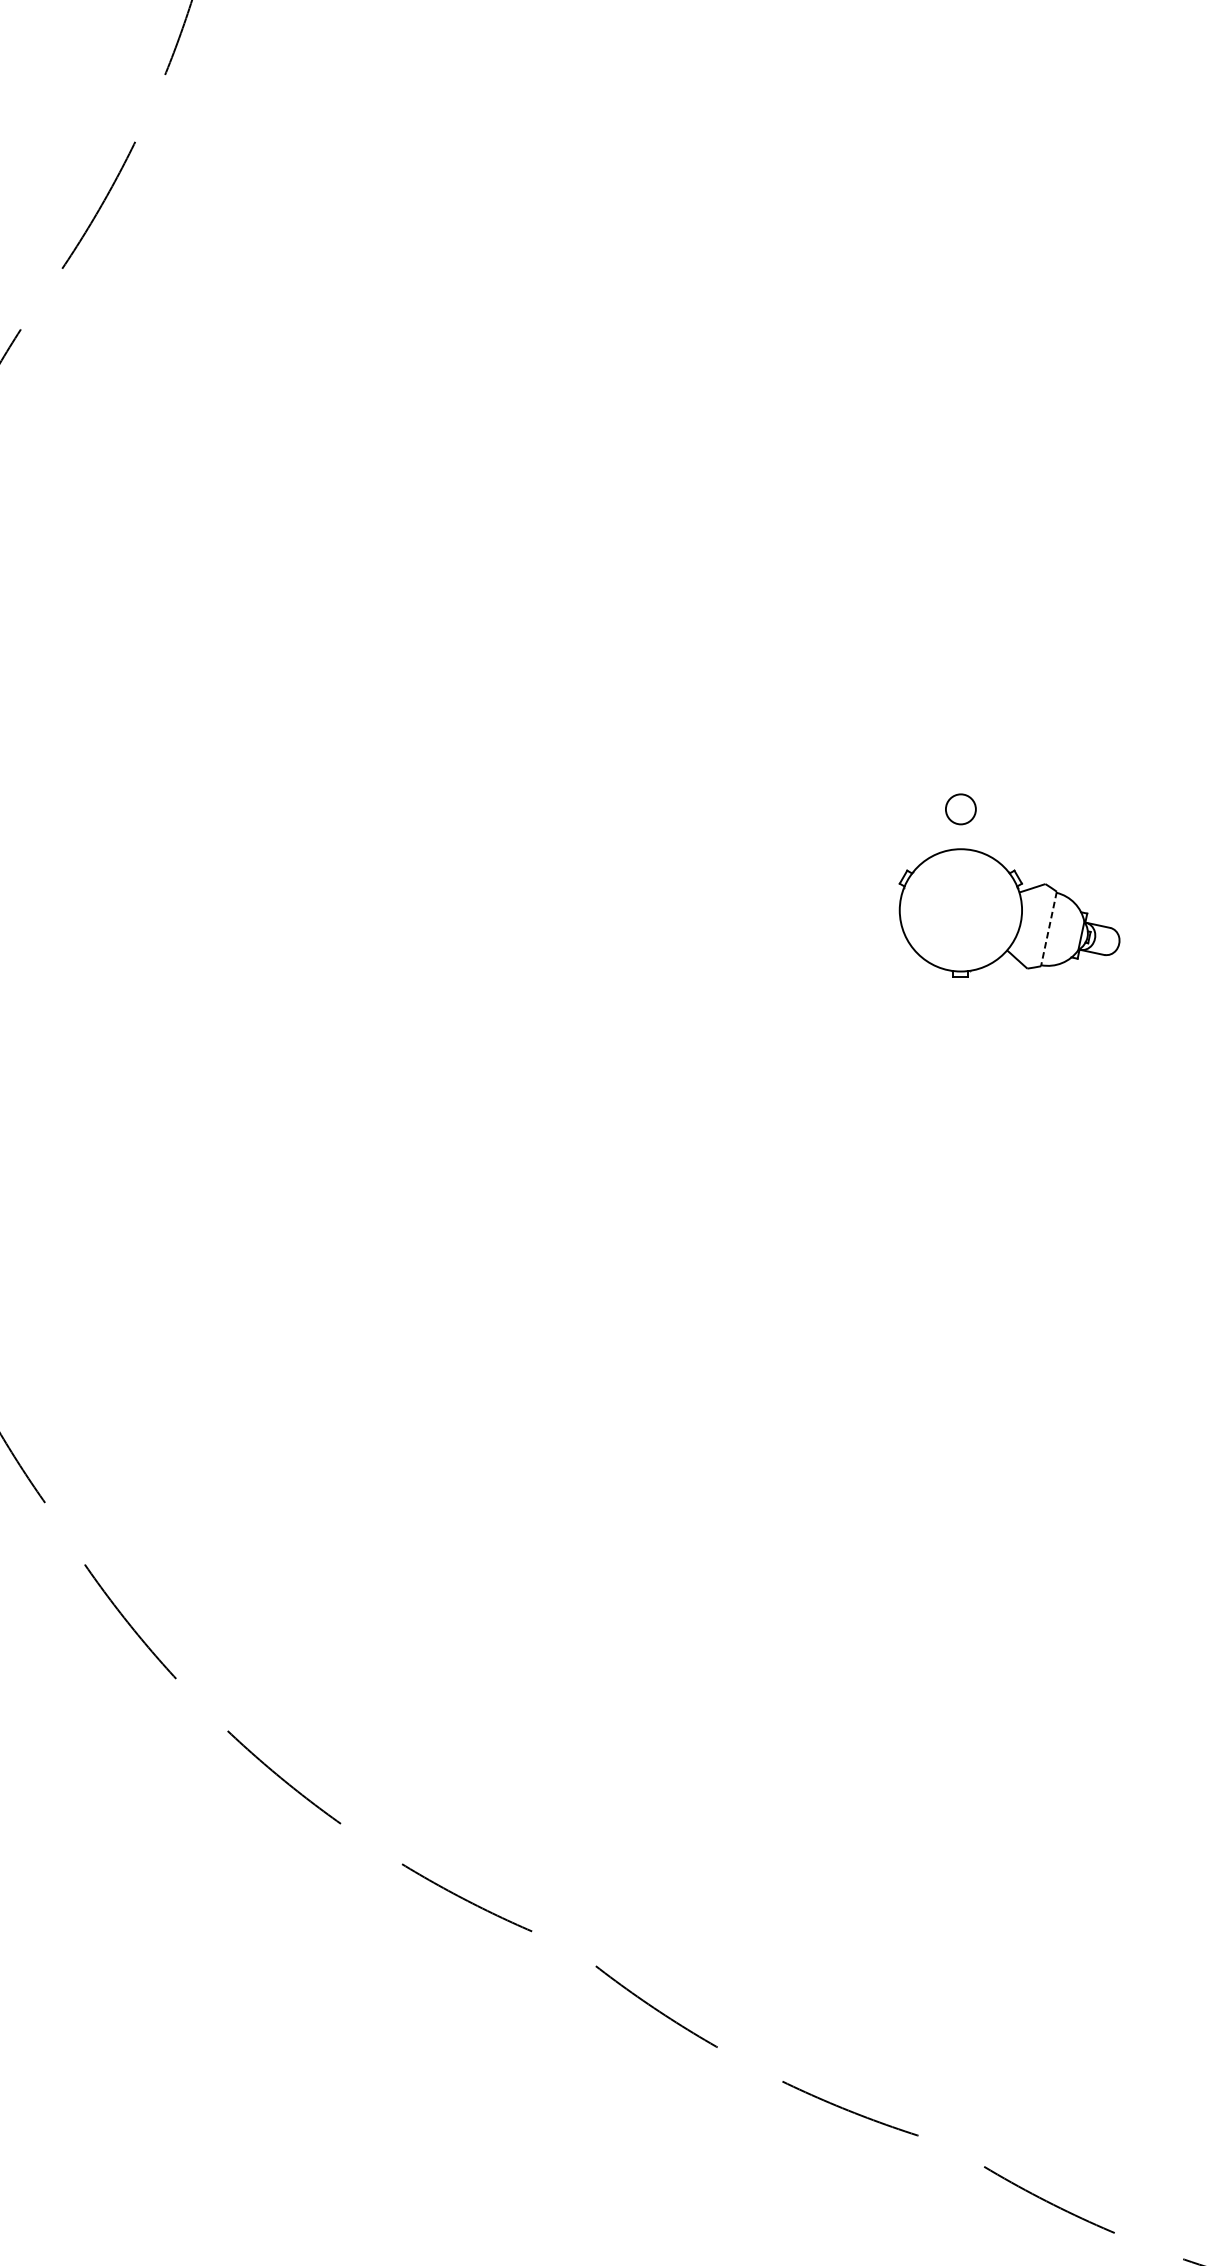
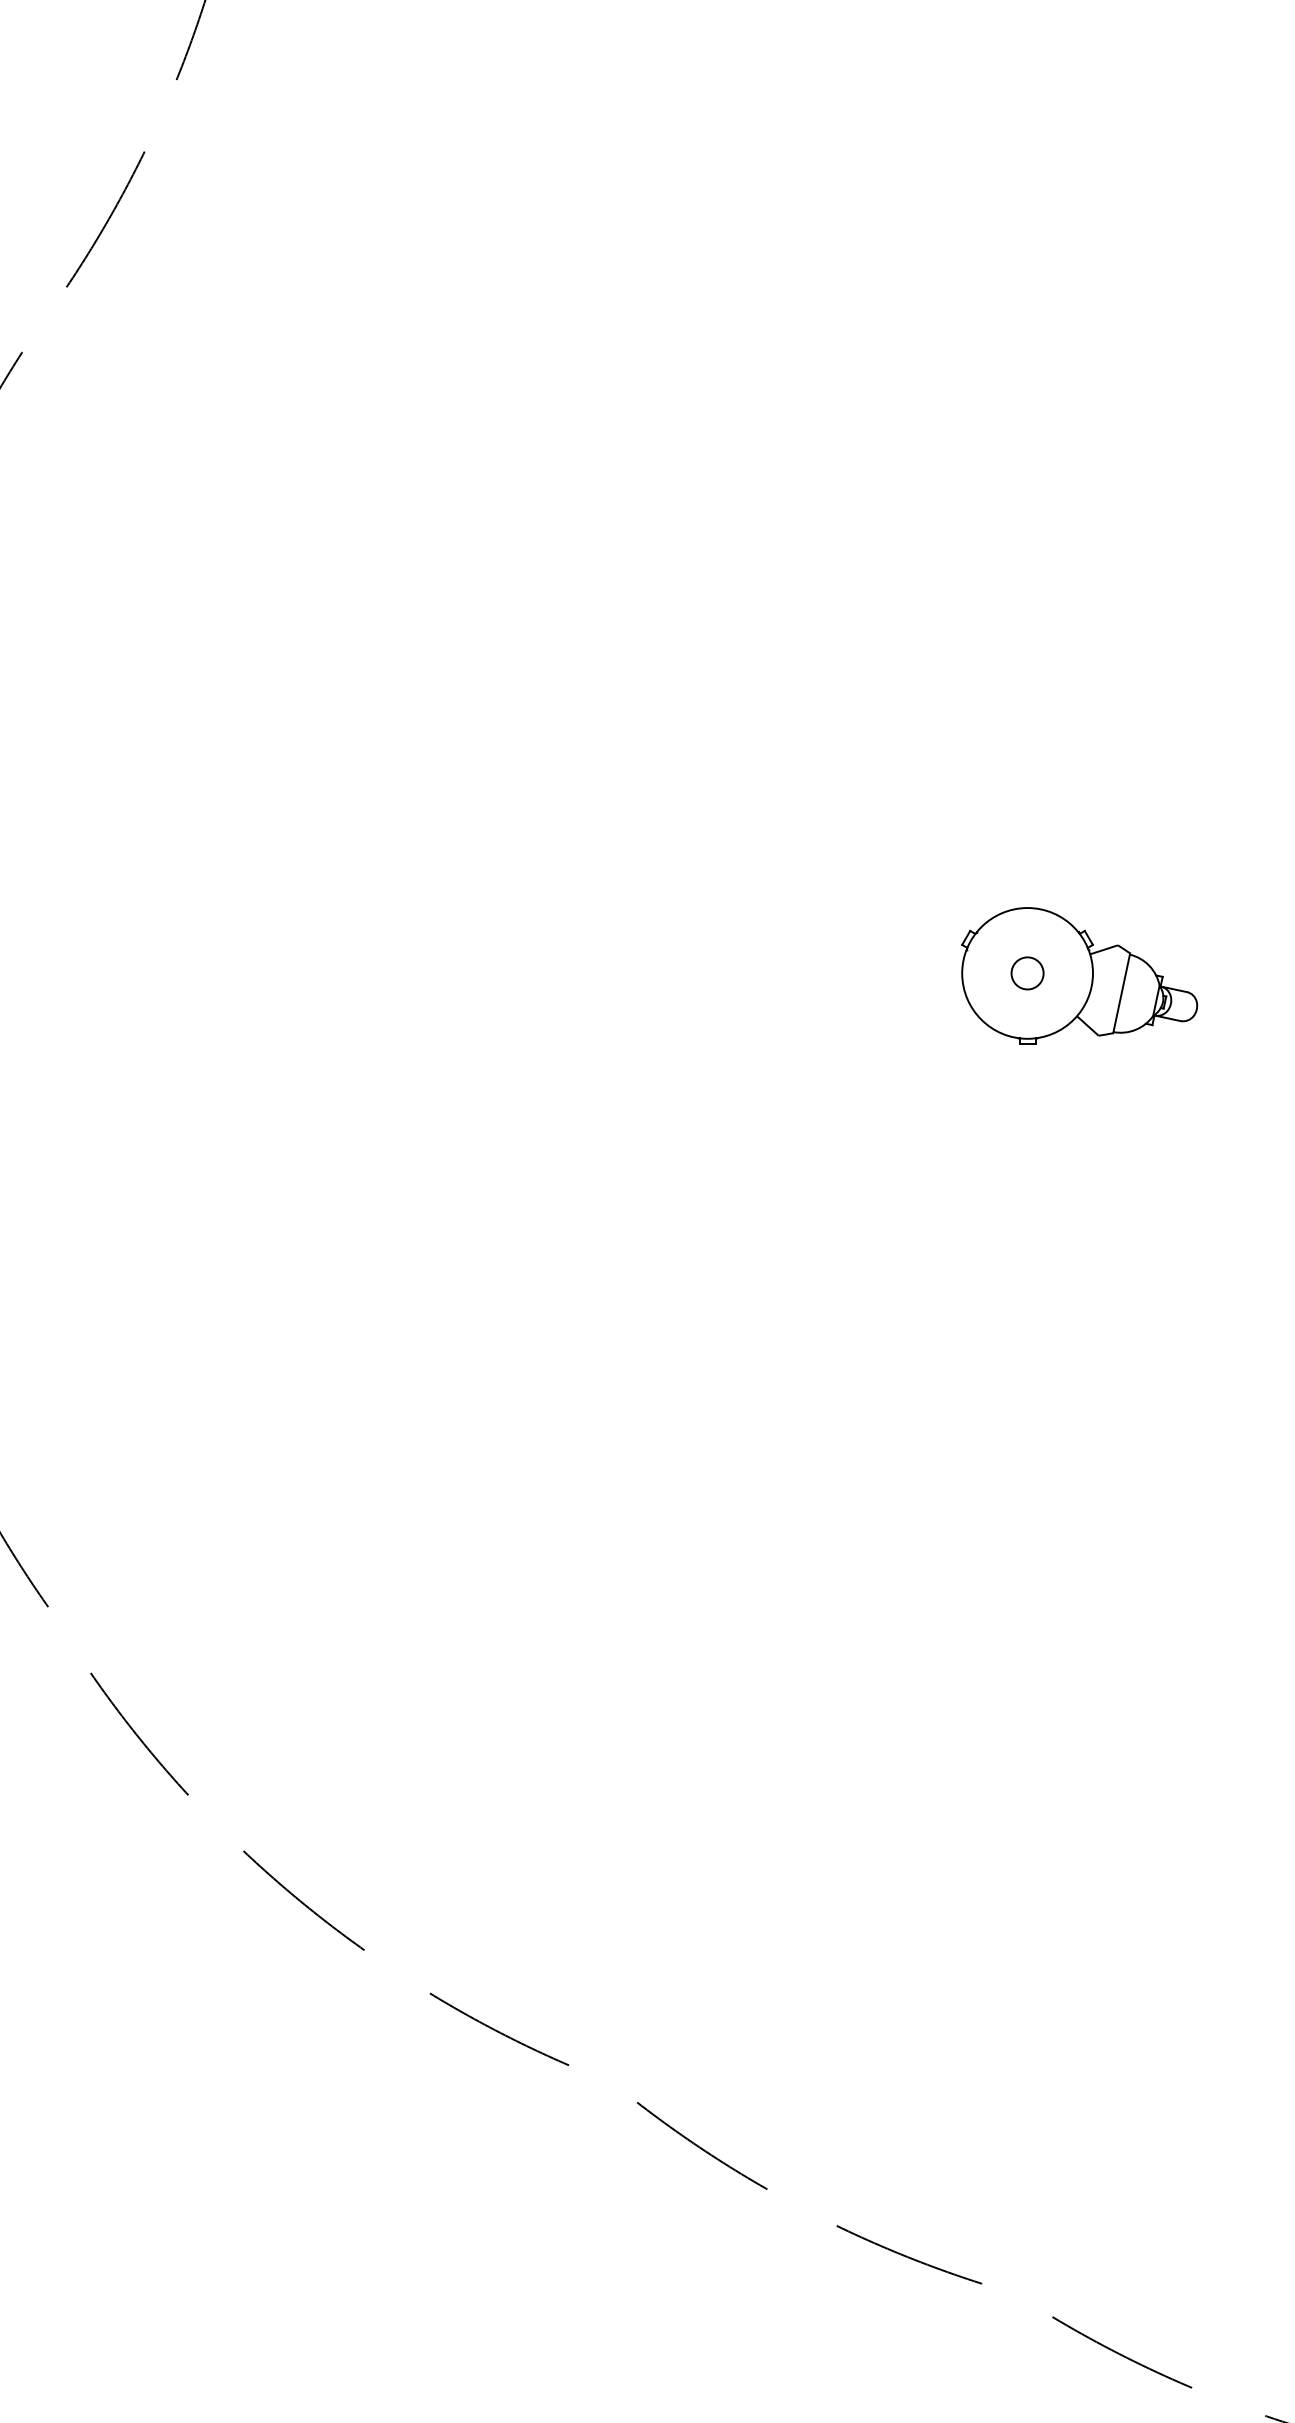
circle: (960, 809) -> (1027, 973), moved
line: (1048, 929) -> (1121, 993), dashed -> solid

